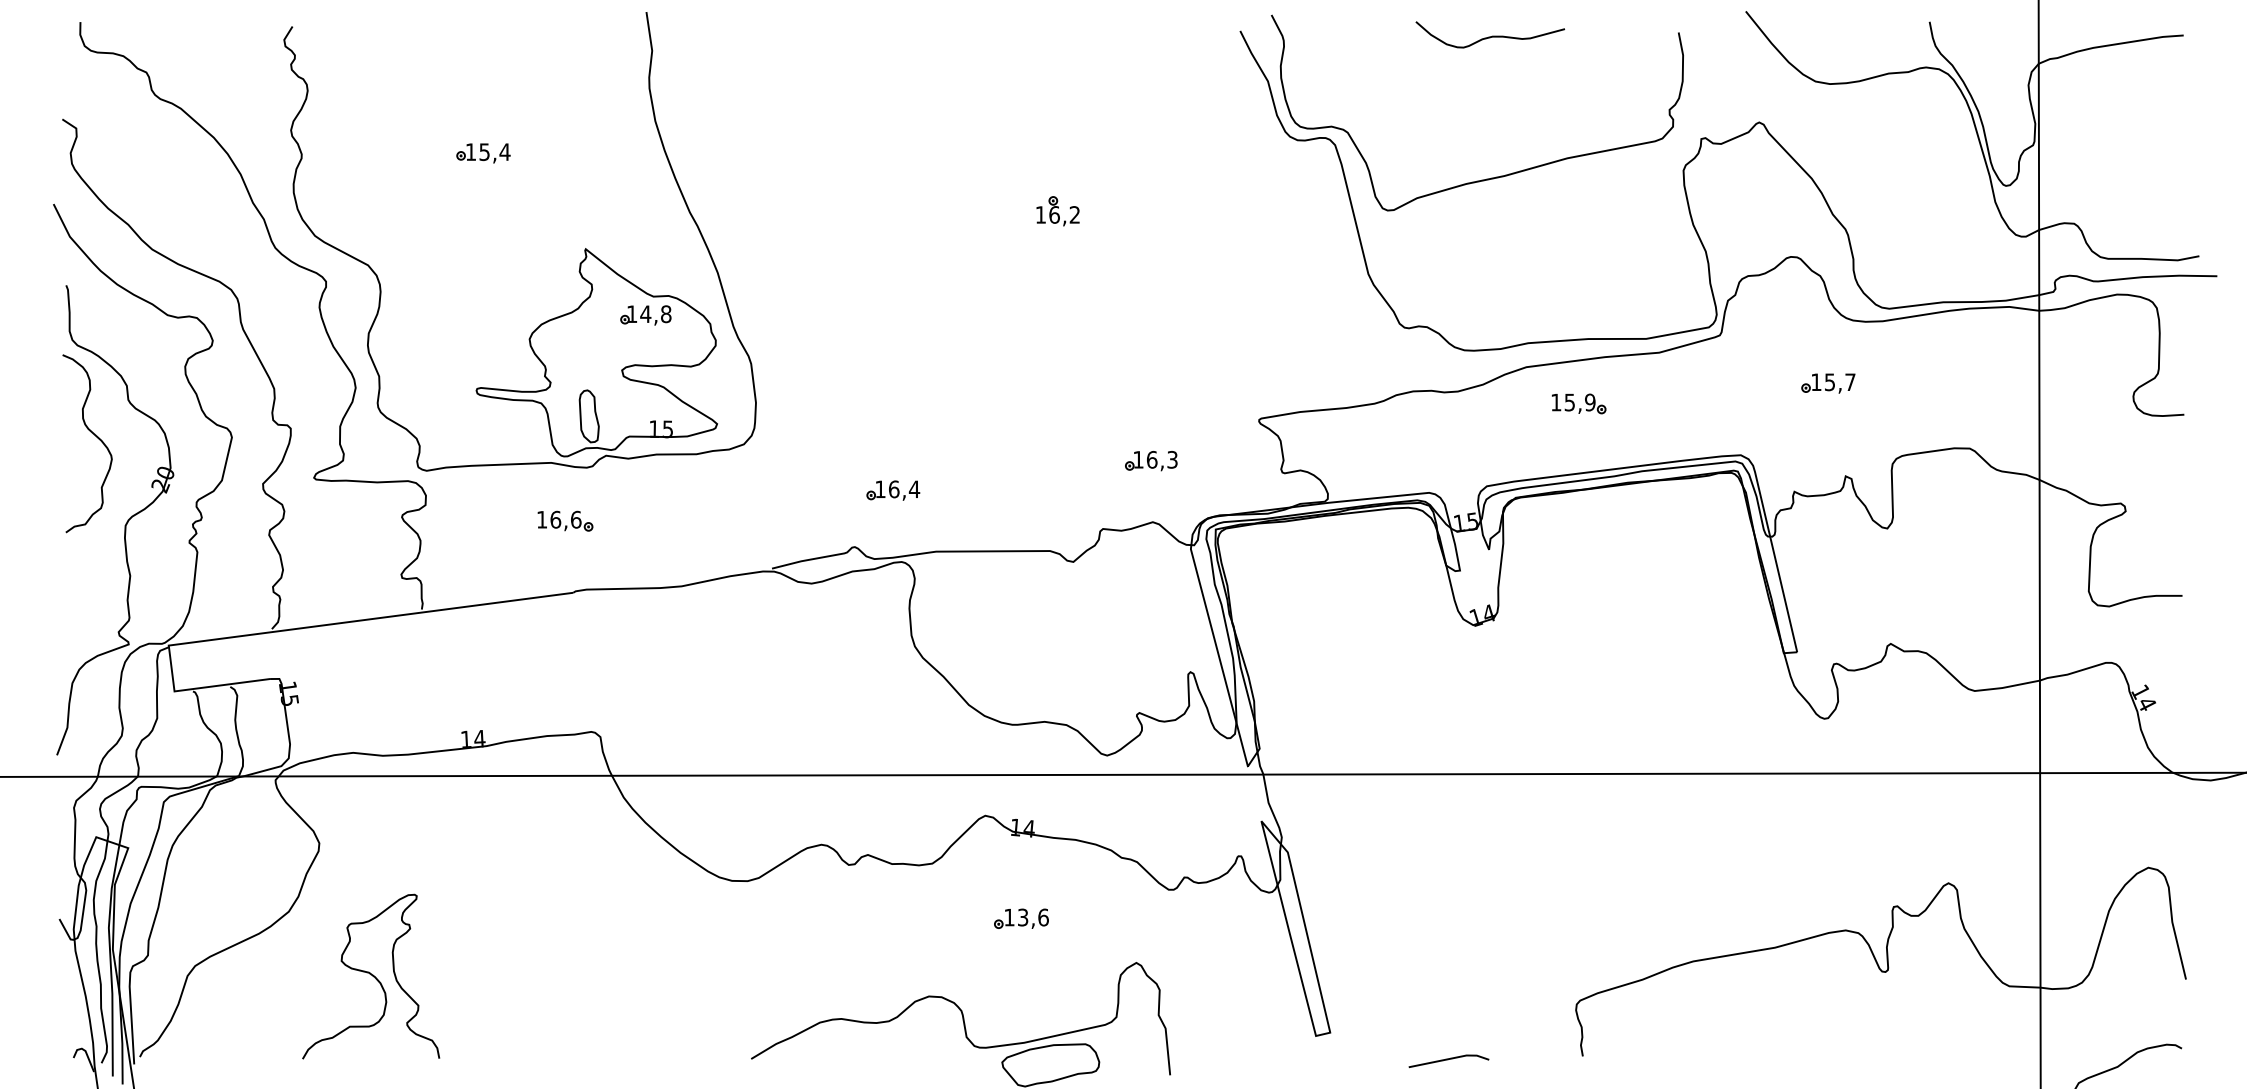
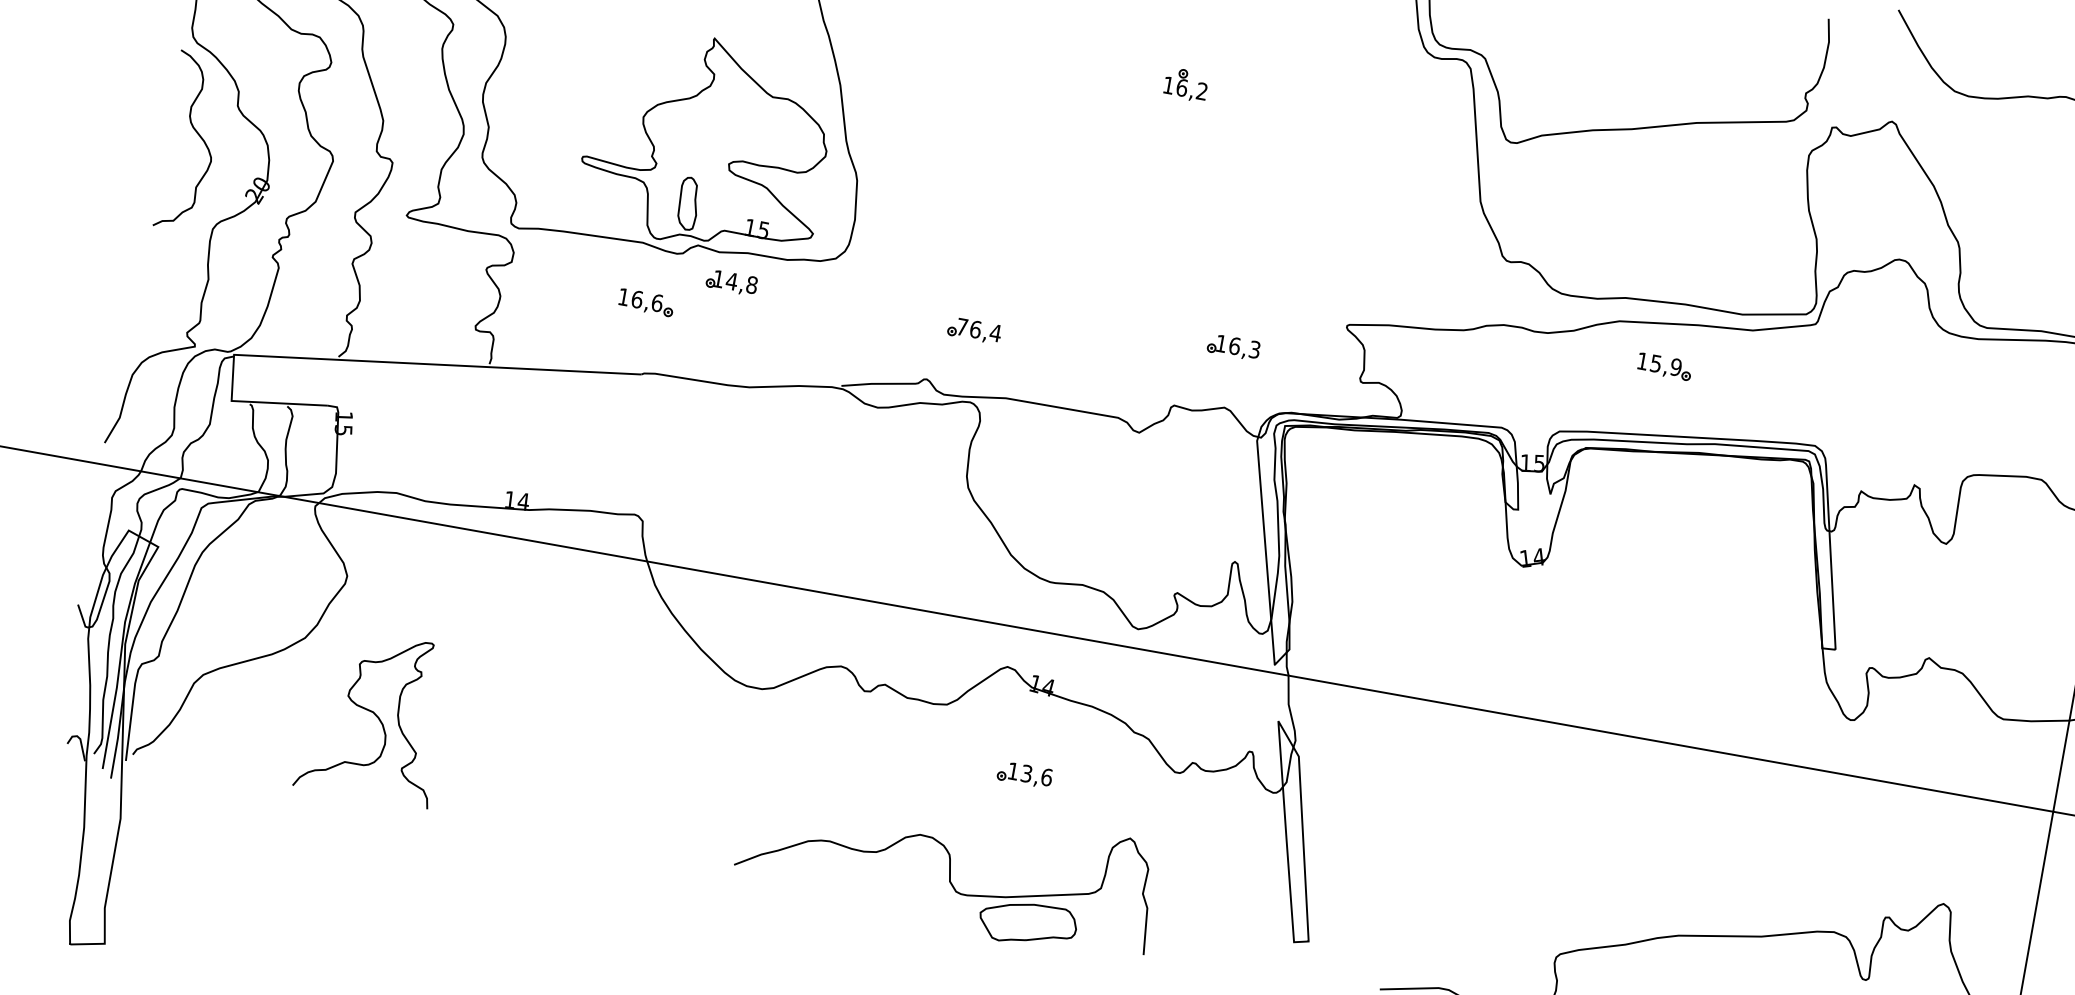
part: (645, 315) -> (731, 282), moved
part: (1828, 383) -> (1913, 390), removed
text: (880, 488) -> (962, 326), 16,4 -> 76,4

